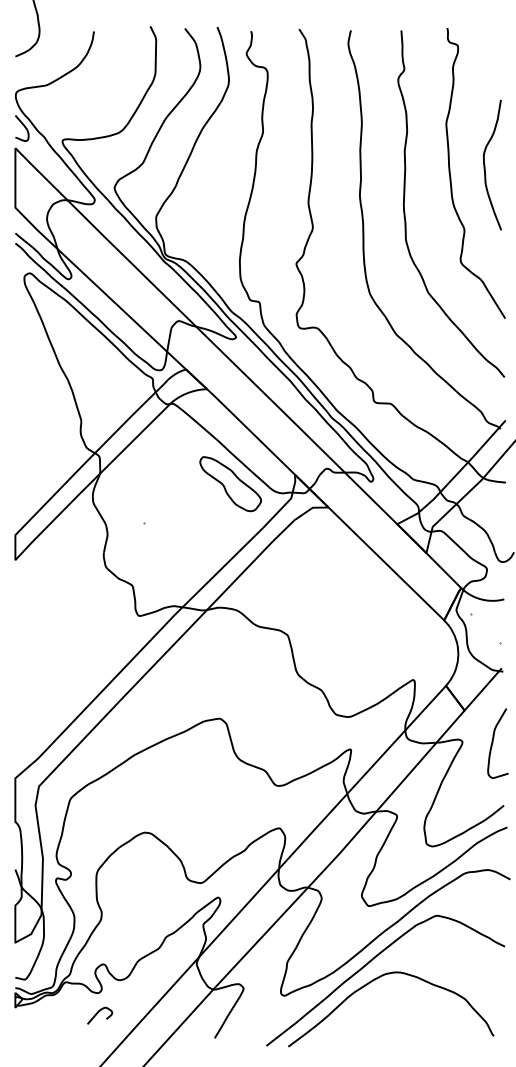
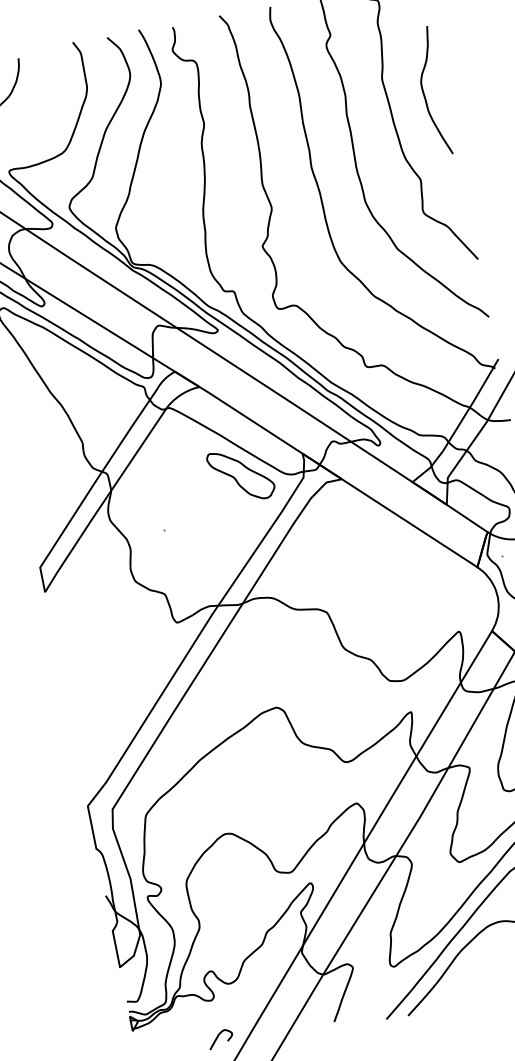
curve: (485, 164) -> (424, 92), moved
curve: (98, 1013) -> (218, 1037), moved

